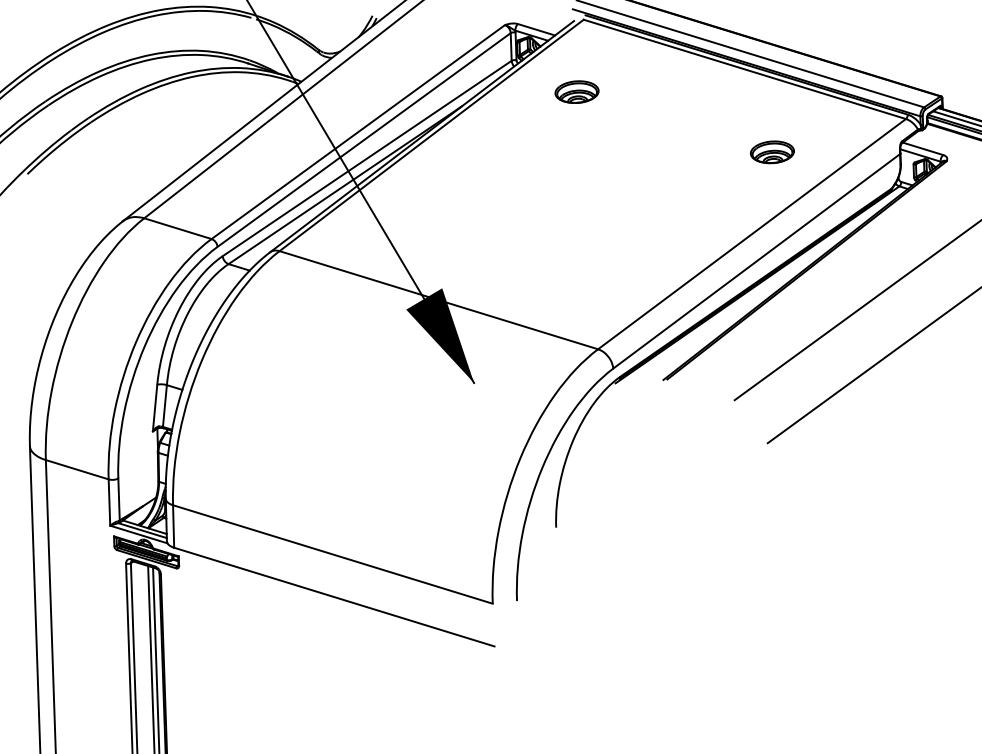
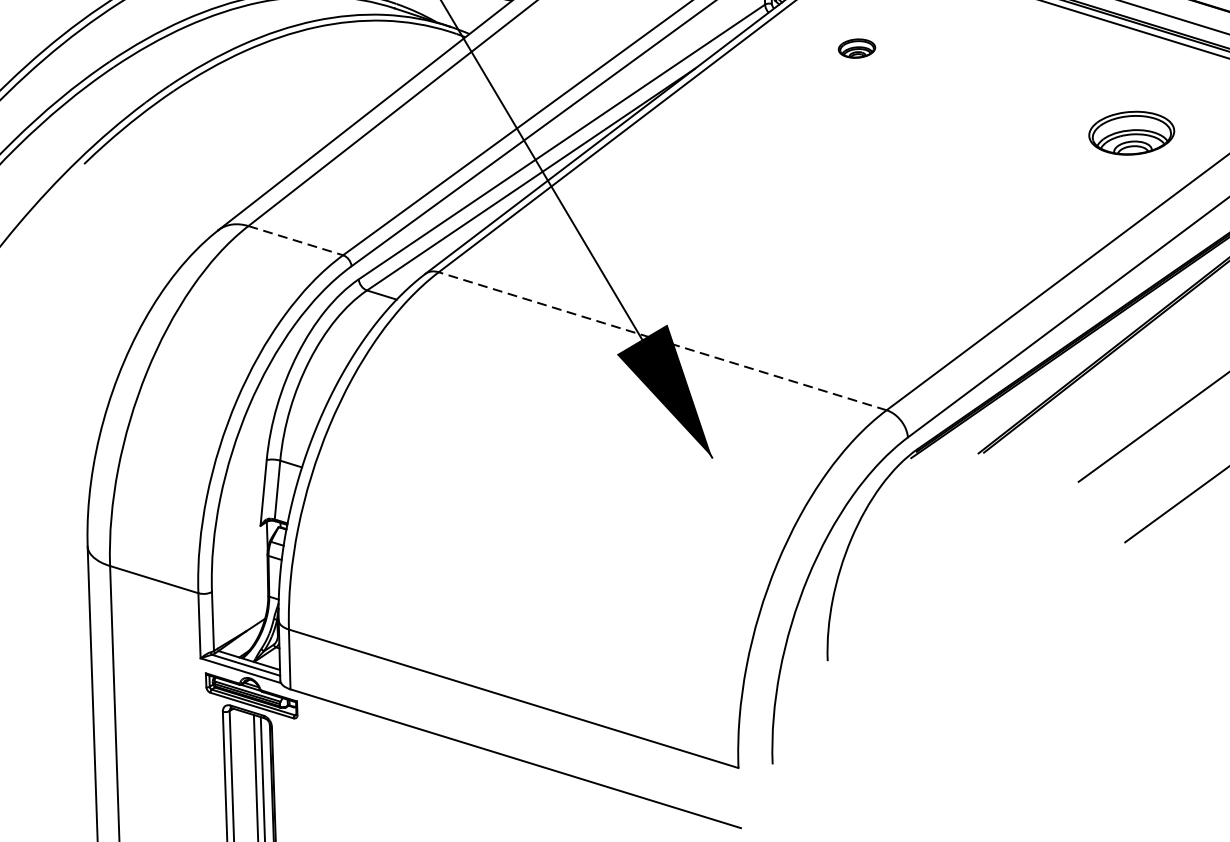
part: (576, 91) -> (856, 47), size x0.6
part: (772, 152) -> (1131, 133), size x1.4
line: (178, 228) -> (296, 240), solid -> dashed
line: (438, 300) -> (662, 341), solid -> dashed

